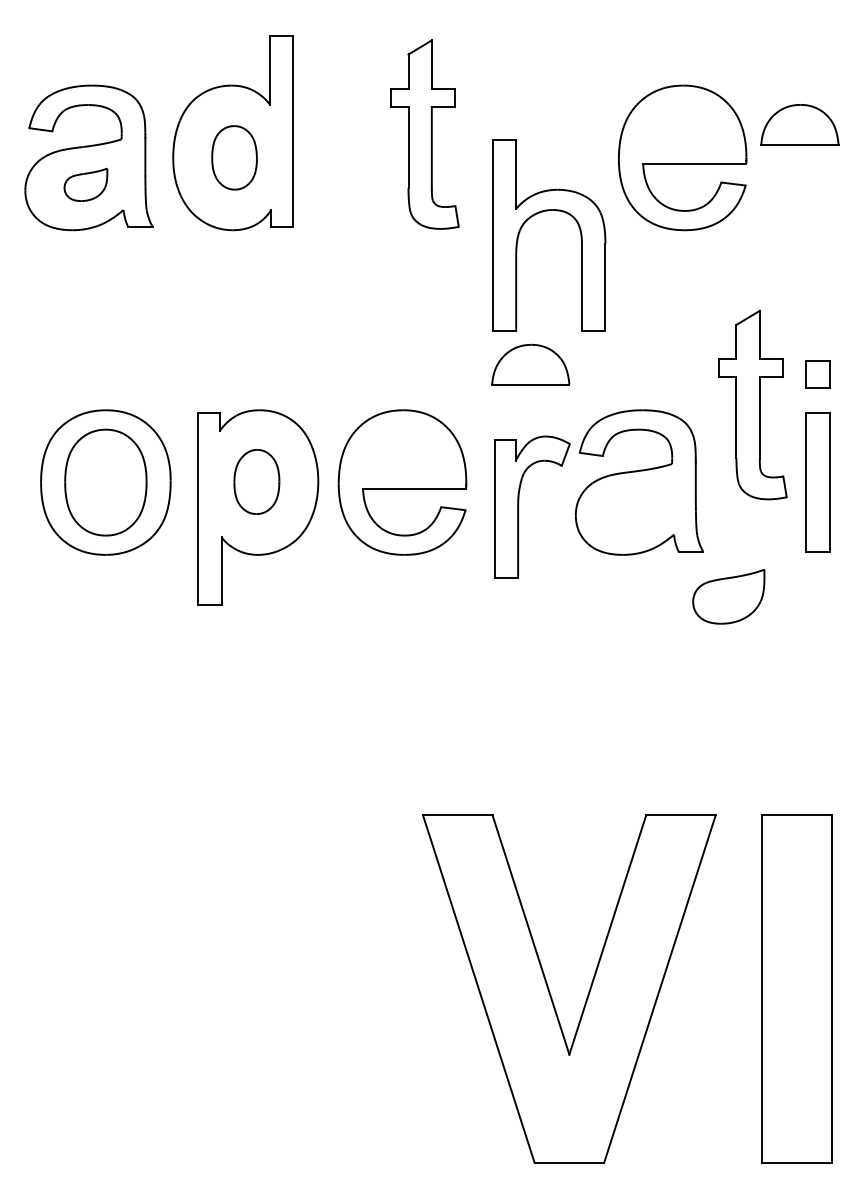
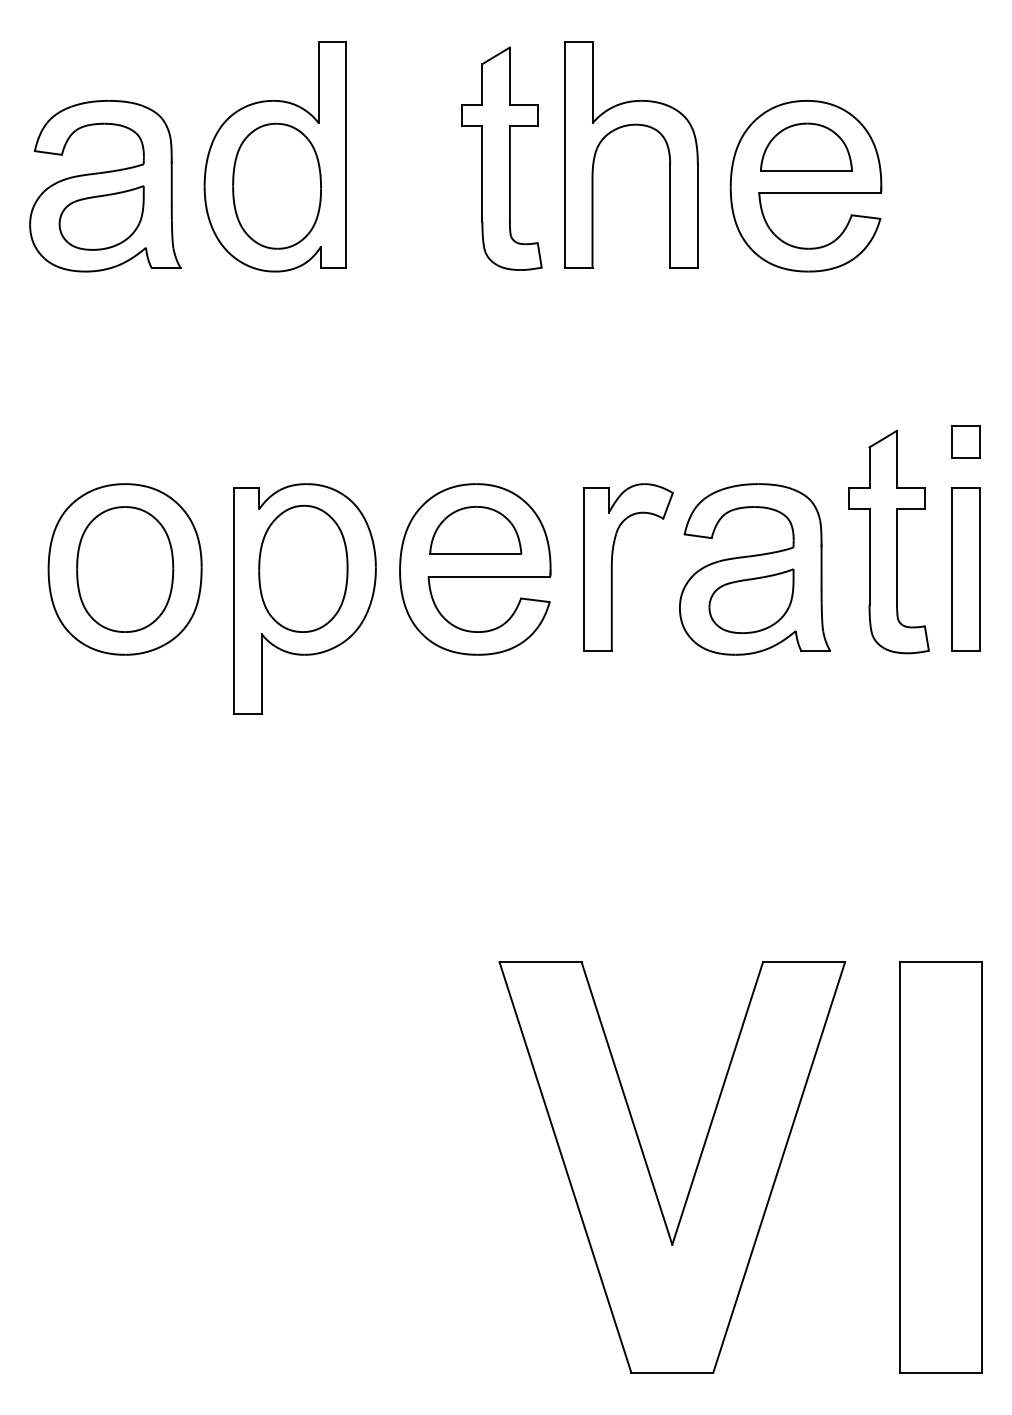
part: (799, 124) -> (806, 146), moved
part: (234, 157) -> (276, 185), size x1.67
part: (85, 184) -> (101, 217), size x1.67
part: (546, 211) -> (628, 126), moved
part: (530, 364) -> (475, 530), moved
part: (752, 404) -> (888, 541), moved
part: (256, 481) -> (303, 568), size x1.67
part: (518, 507) -> (612, 567), moved
part: (728, 596) -> (751, 600), moved

